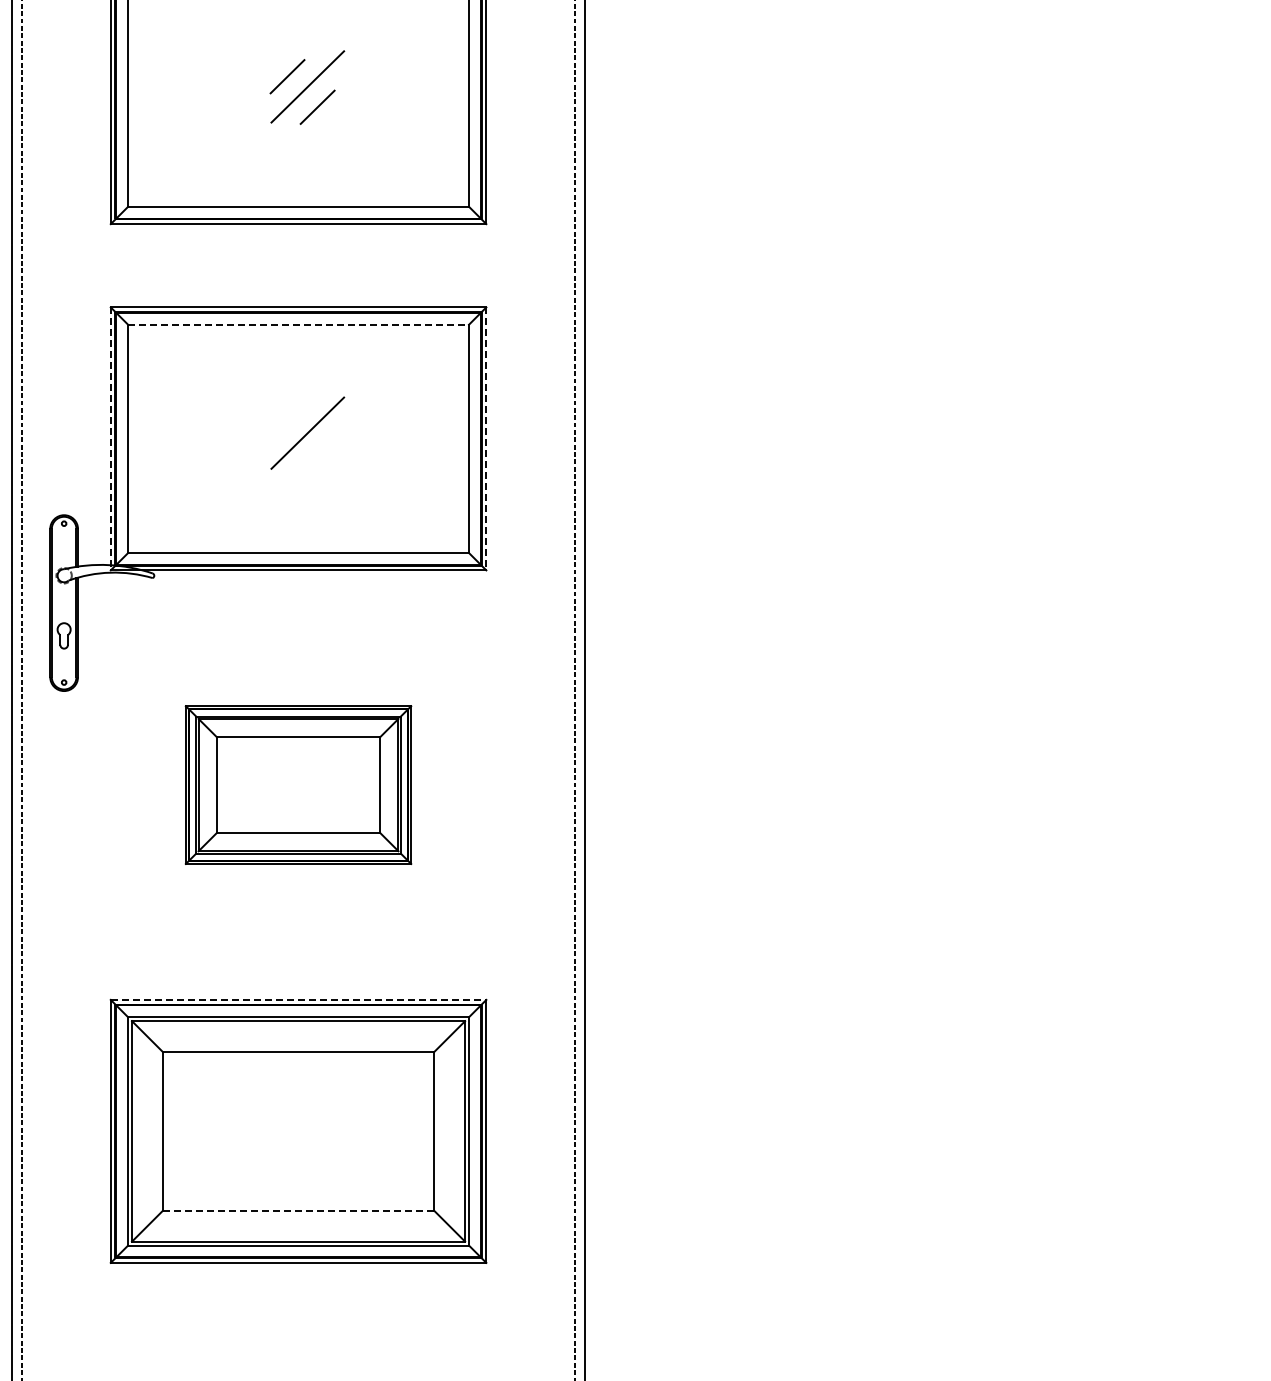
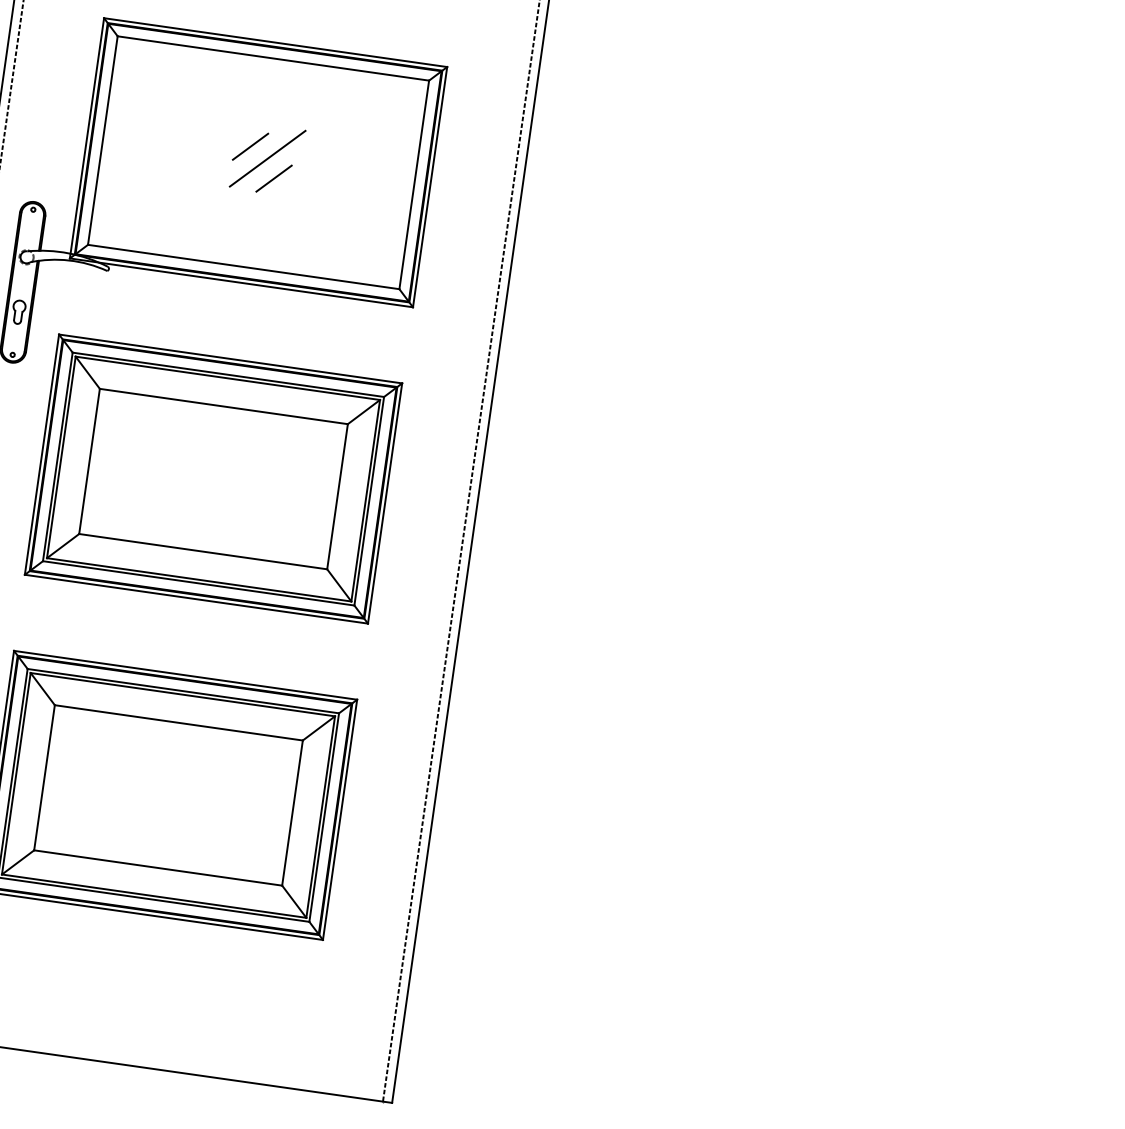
line: (299, 324) -> (274, 58), dashed -> solid
line: (287, 422) -> (250, 146), added
line: (110, 439) -> (86, 138), dashed -> solid
line: (486, 439) -> (430, 187), dashed -> solid
line: (317, 453) -> (273, 178), added
part: (298, 784) -> (213, 478), size x1.67
line: (298, 999) -> (185, 674), dashed -> solid
line: (298, 1210) -> (158, 867), dashed -> solid

